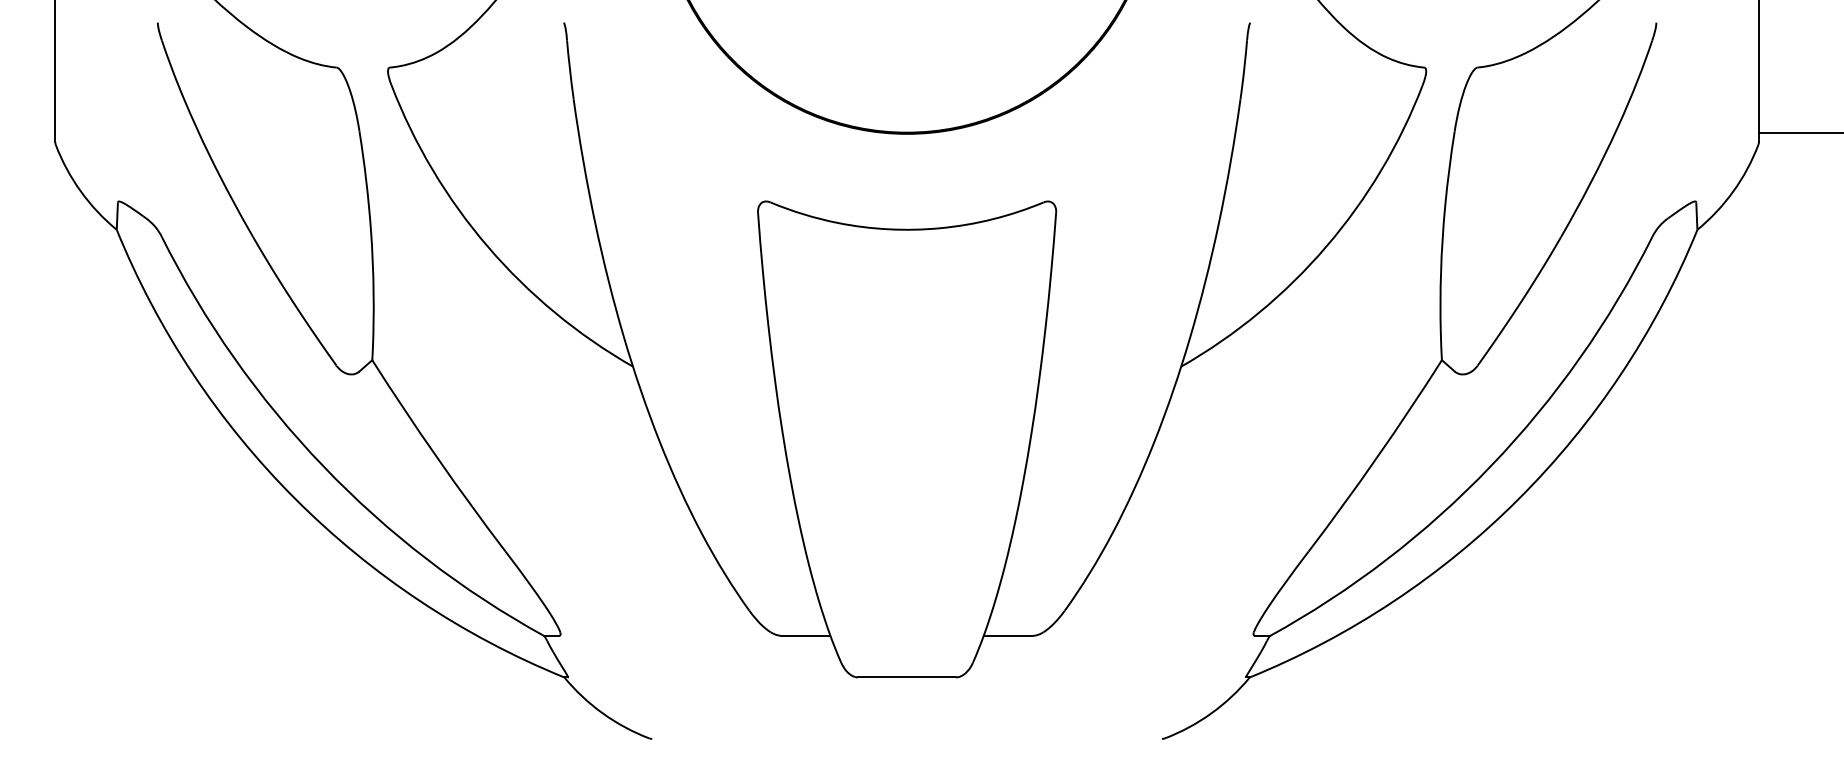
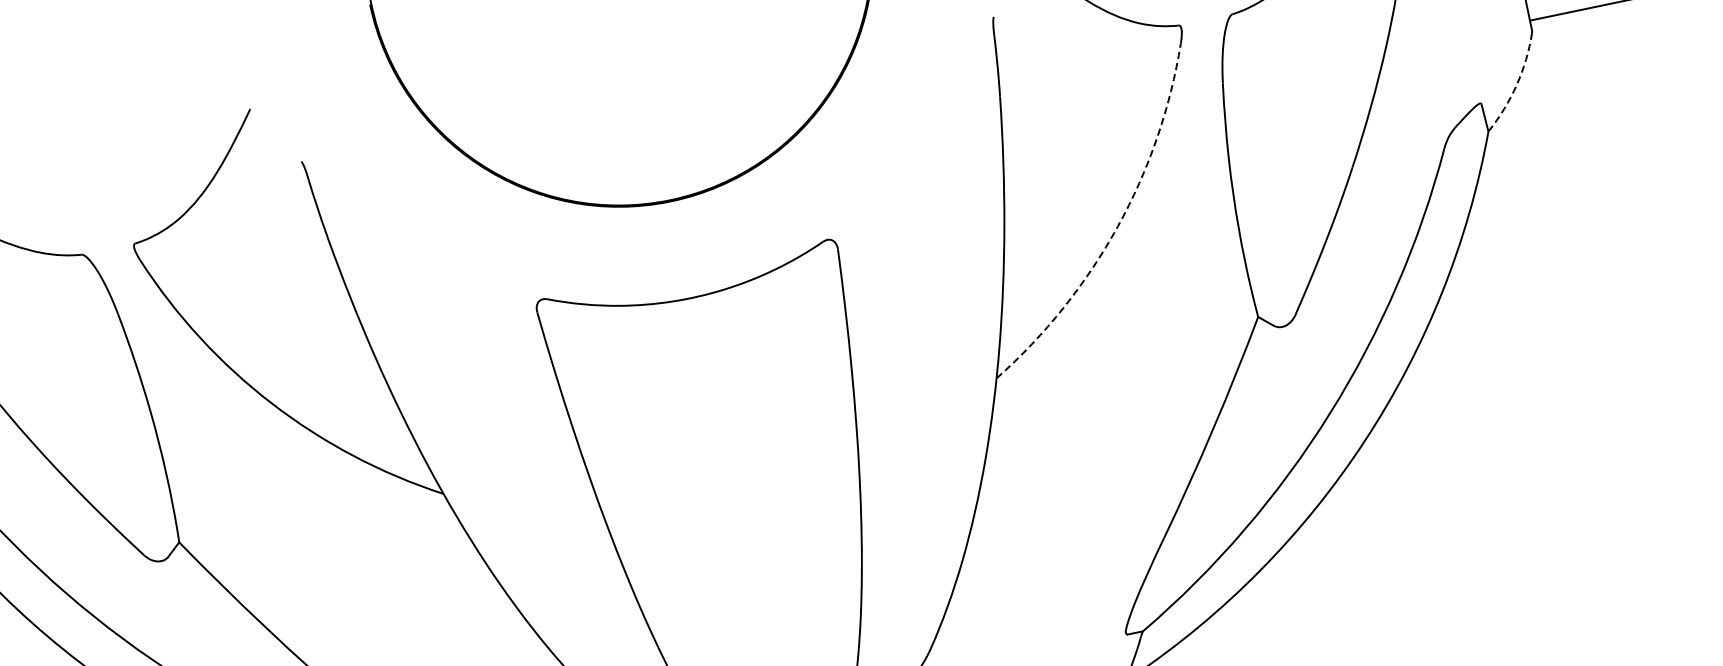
arc: (1733, 191) -> (1516, 85), solid -> dashed
arc: (1326, 246) -> (1117, 226), solid -> dashed

